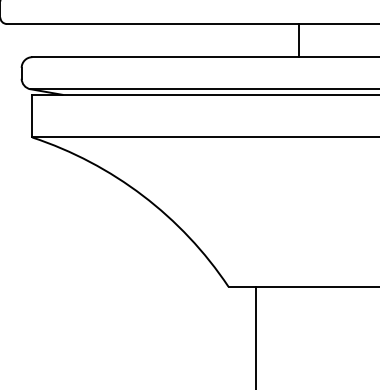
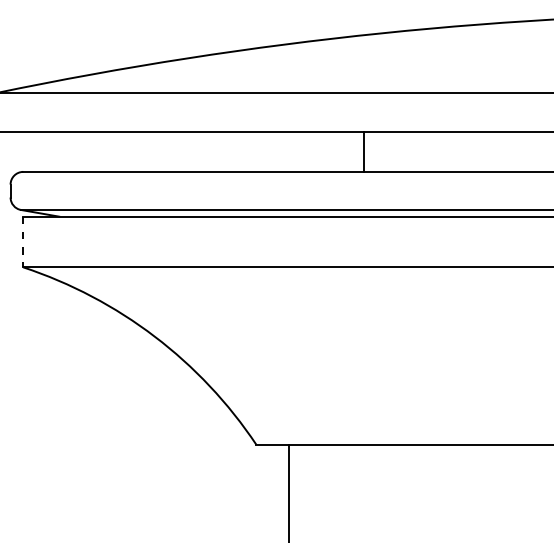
line: (298, 40) -> (363, 151), moved
line: (32, 116) -> (23, 242), solid -> dashed

